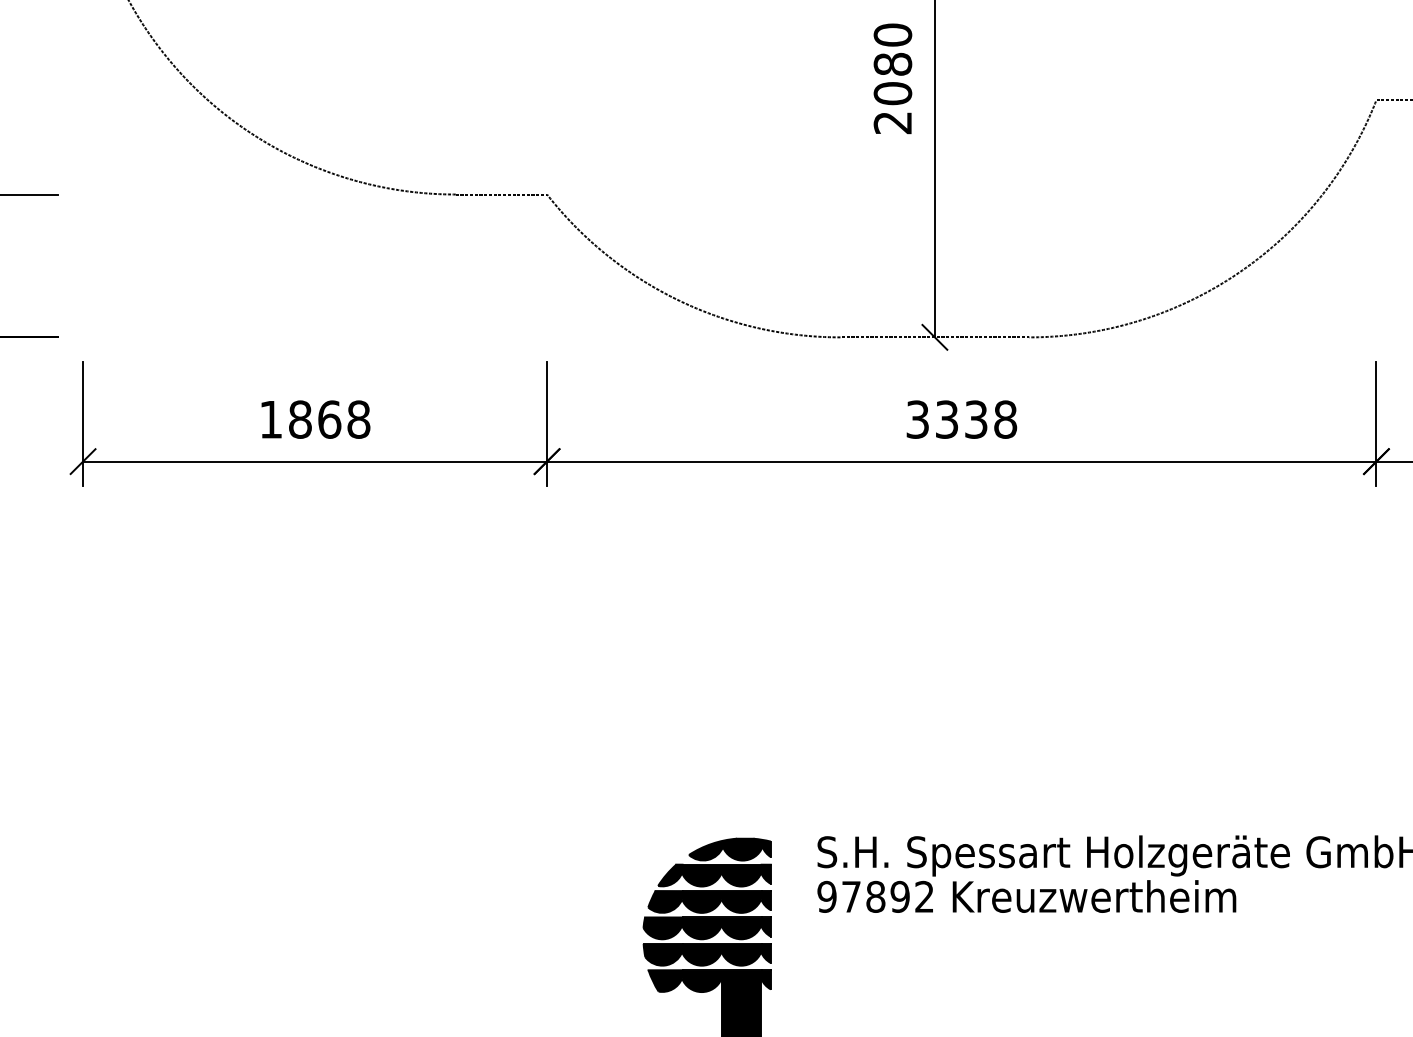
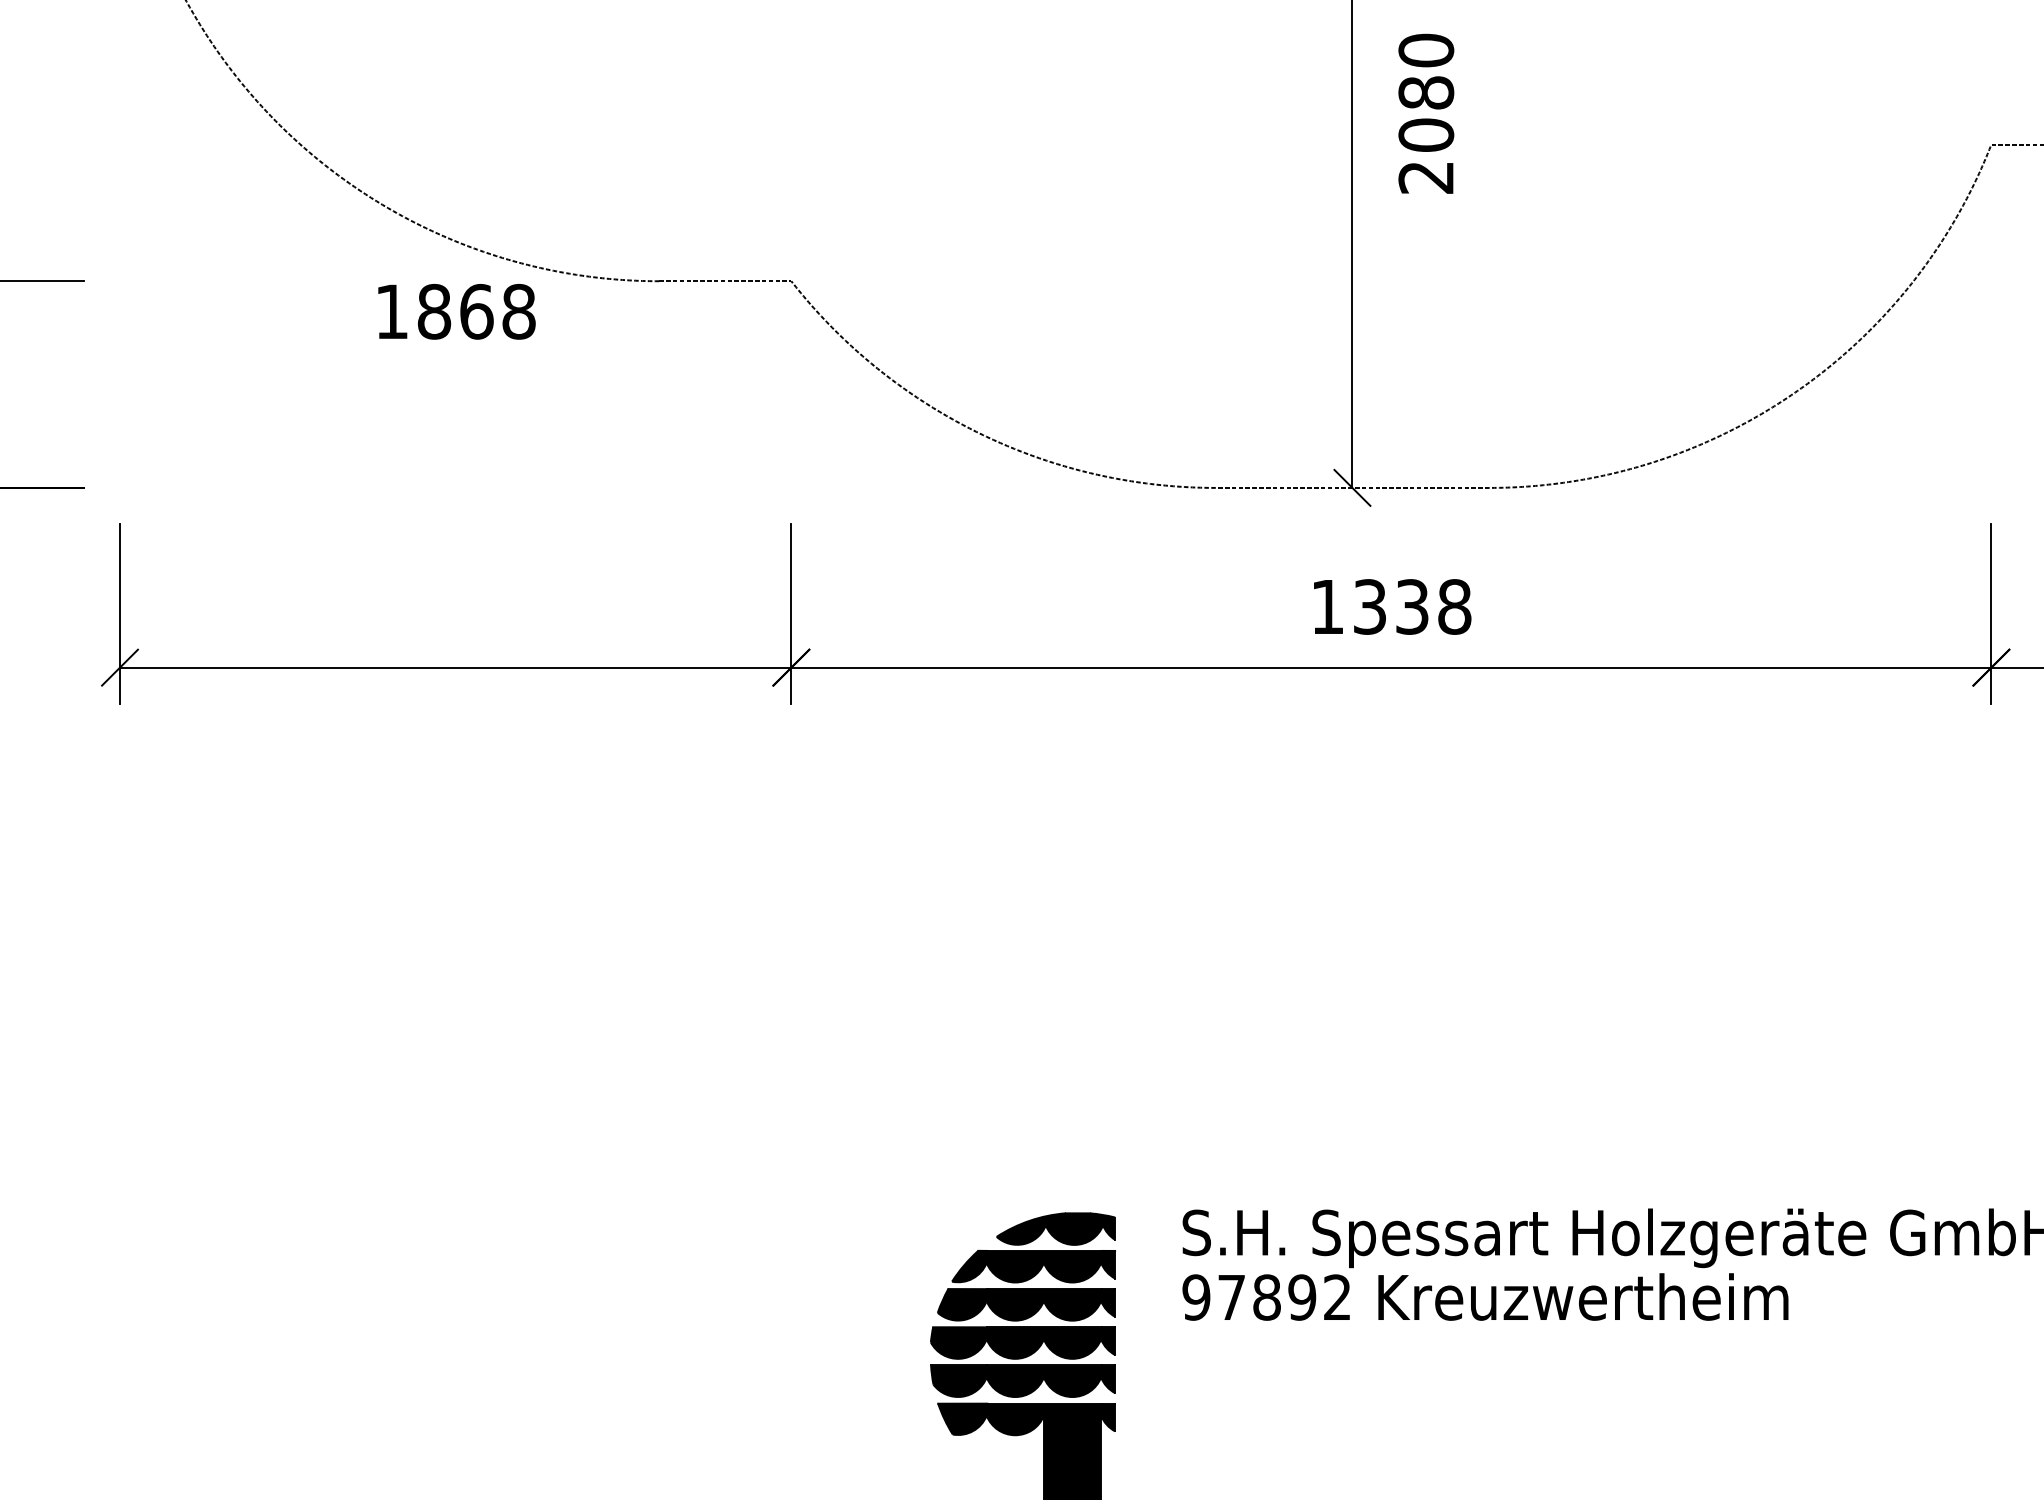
text: (892, 78) -> (1425, 113), moved
text: (315, 419) -> (456, 311), moved
text: (917, 419) -> (1327, 606), 3338 -> 1338

